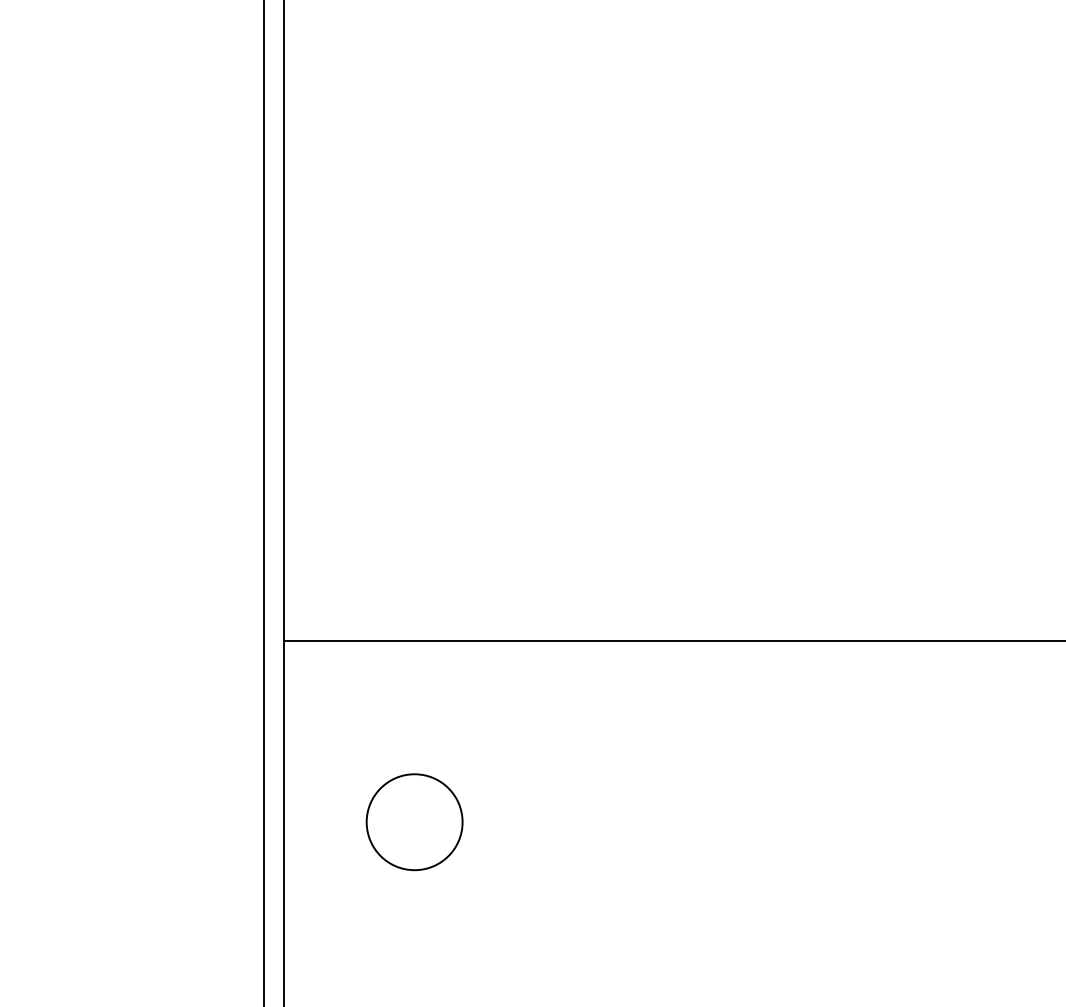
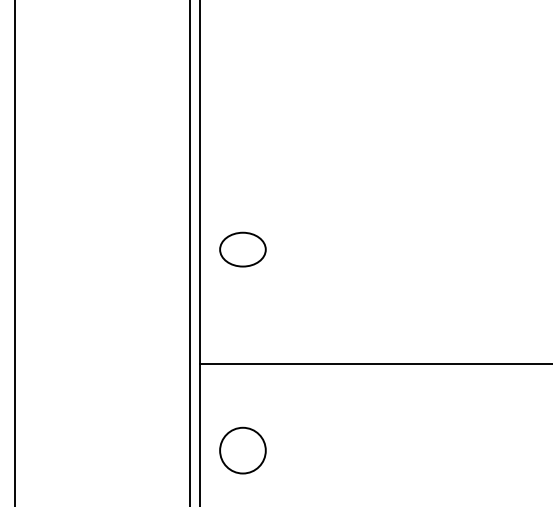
part: (373, 400) -> (242, 249), added
circle: (413, 821) -> (242, 450), moved

